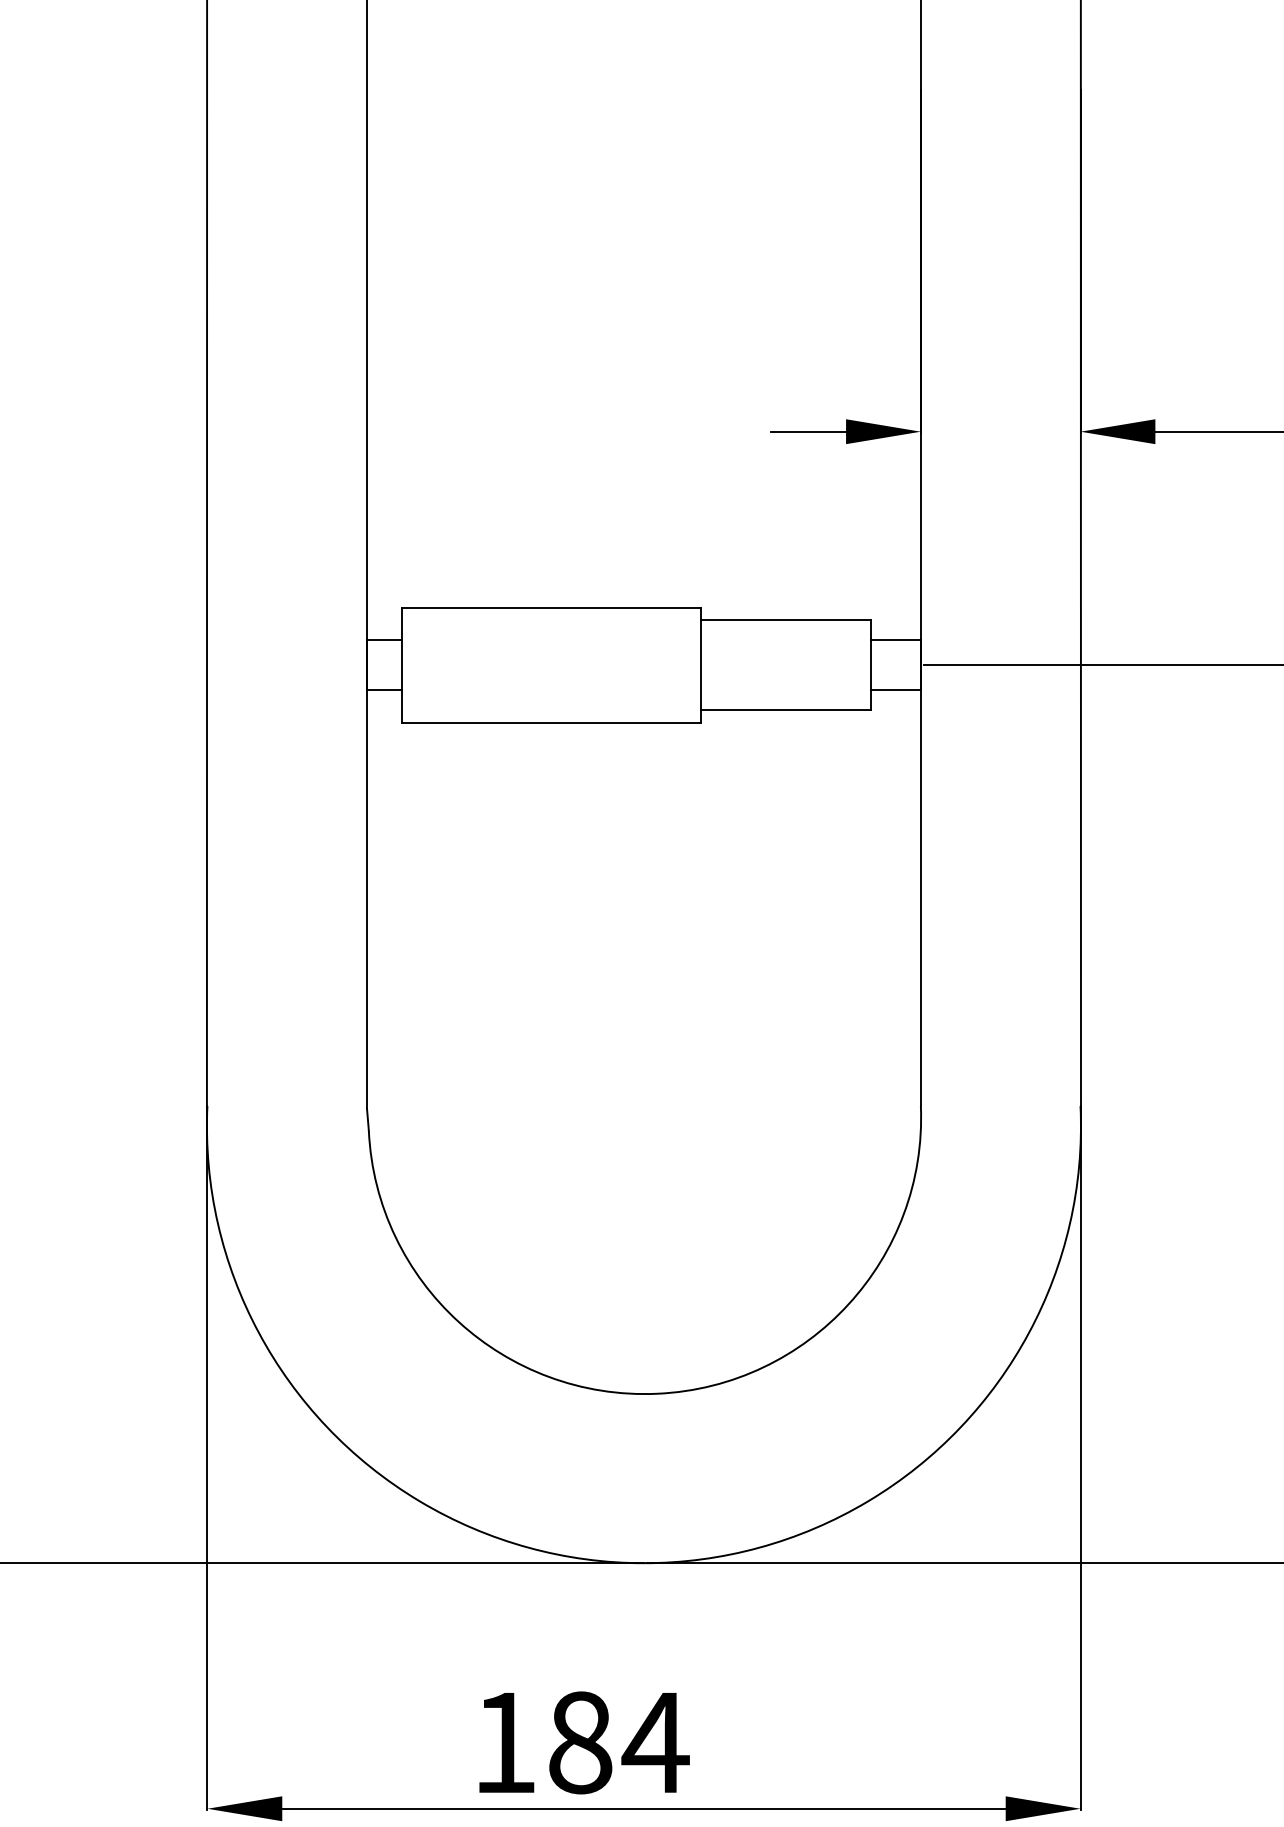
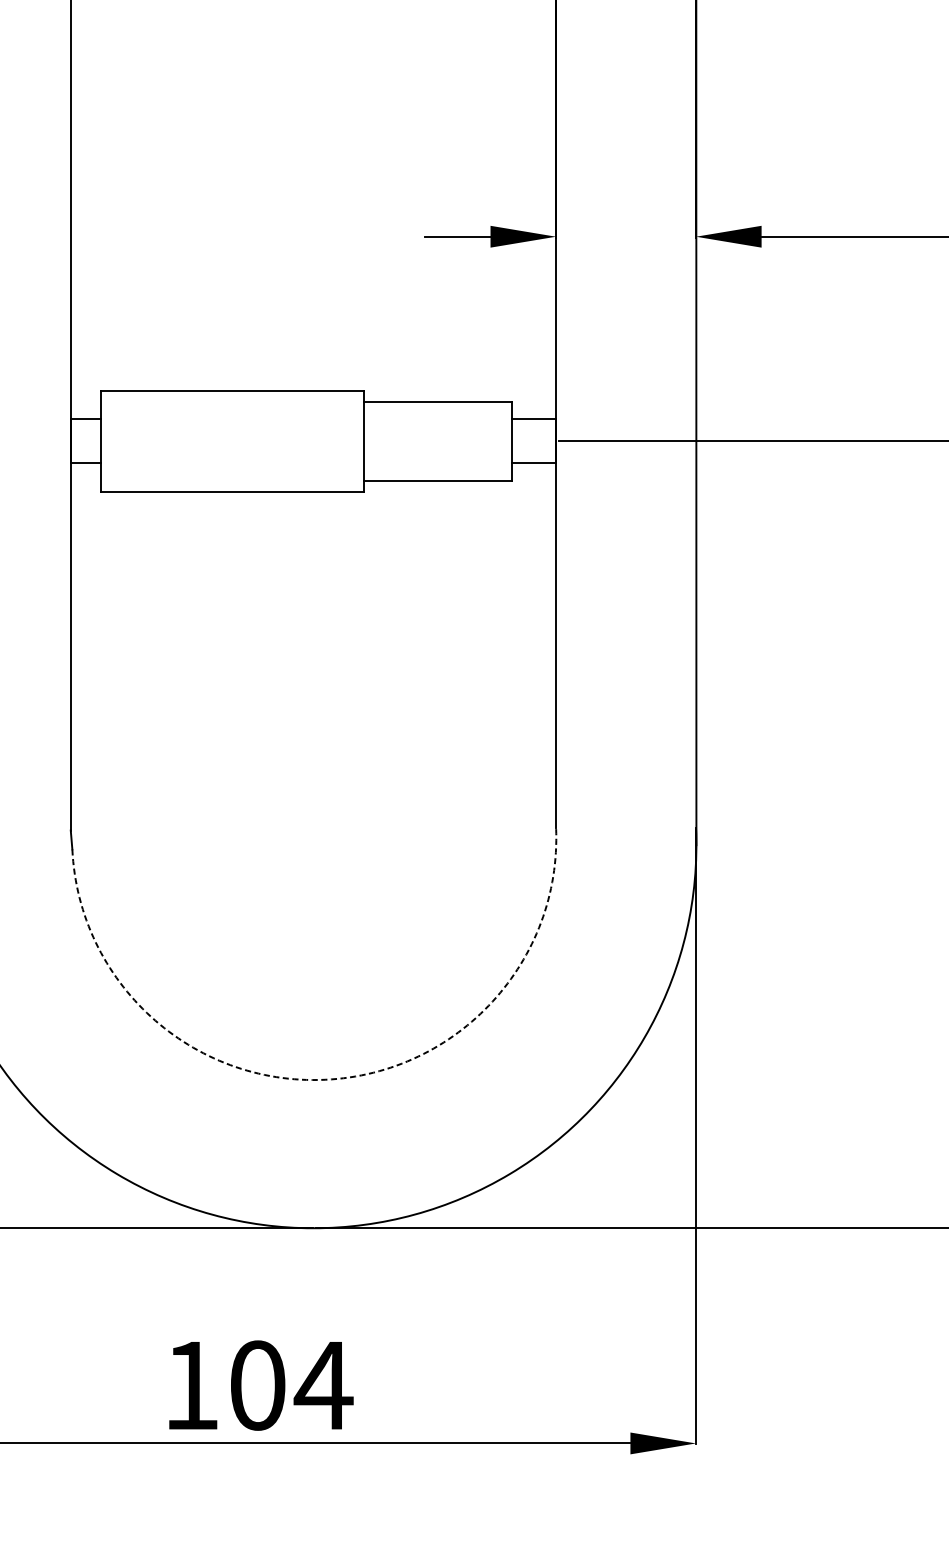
arc: (657, 1393) -> (325, 1079), solid -> dashed
text: (580, 1742) -> (257, 1385), 184 -> 104

